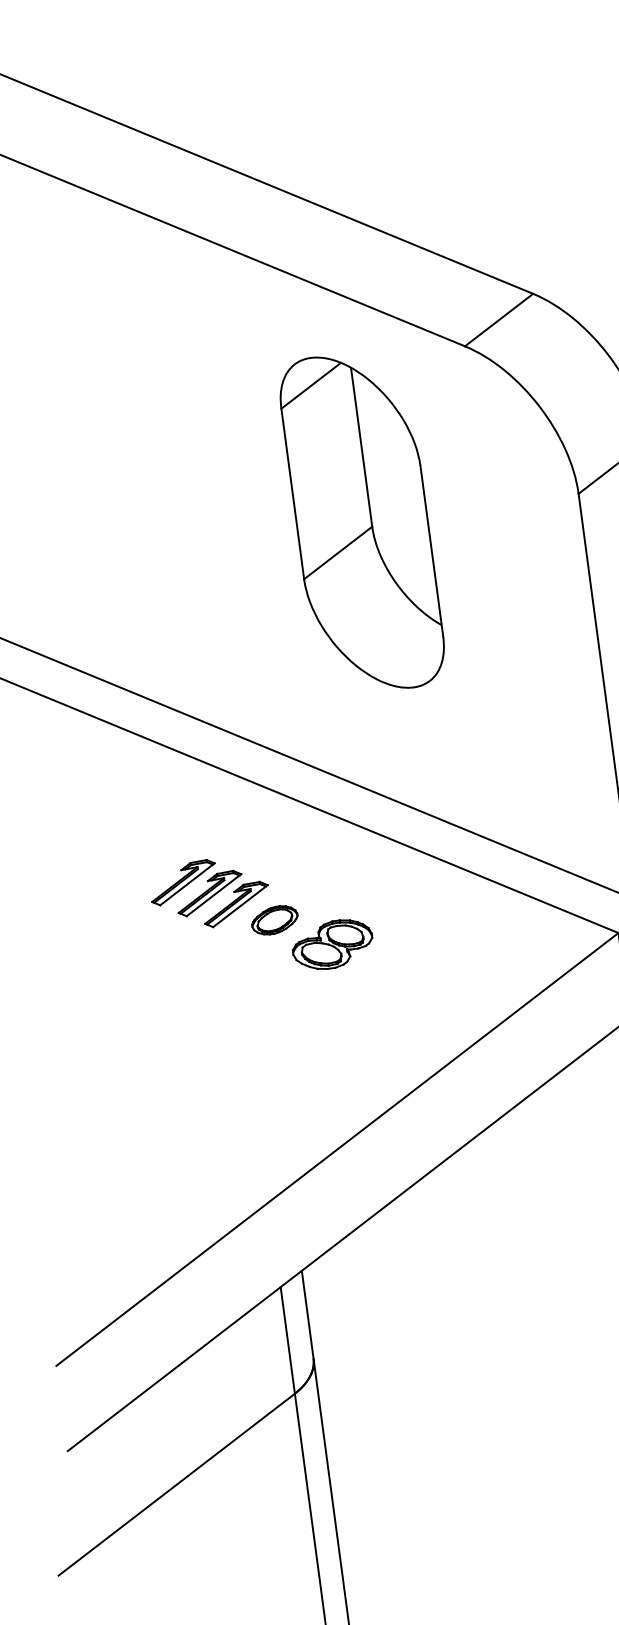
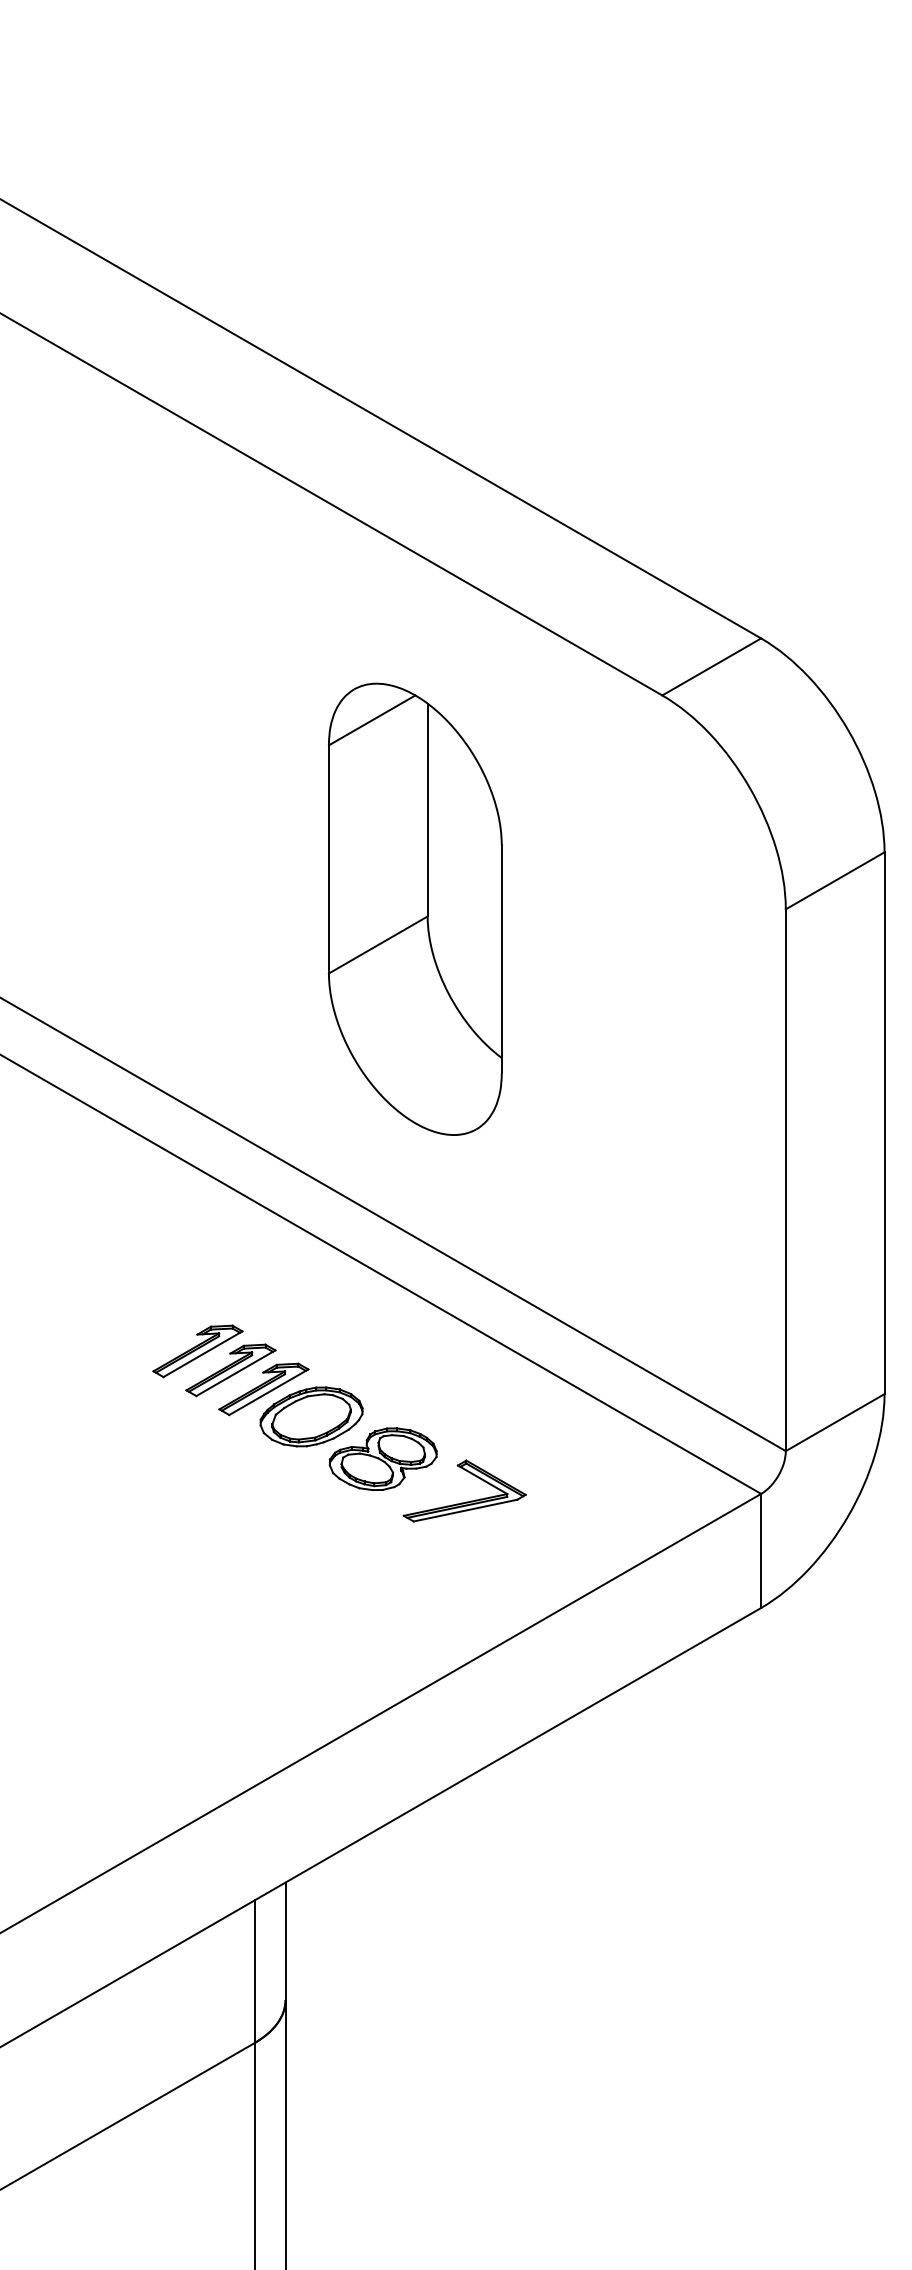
part: (361, 522) -> (414, 908), moved
part: (274, 920) -> (311, 1416), size x1.67
part: (399, 968) -> (466, 1501), added

